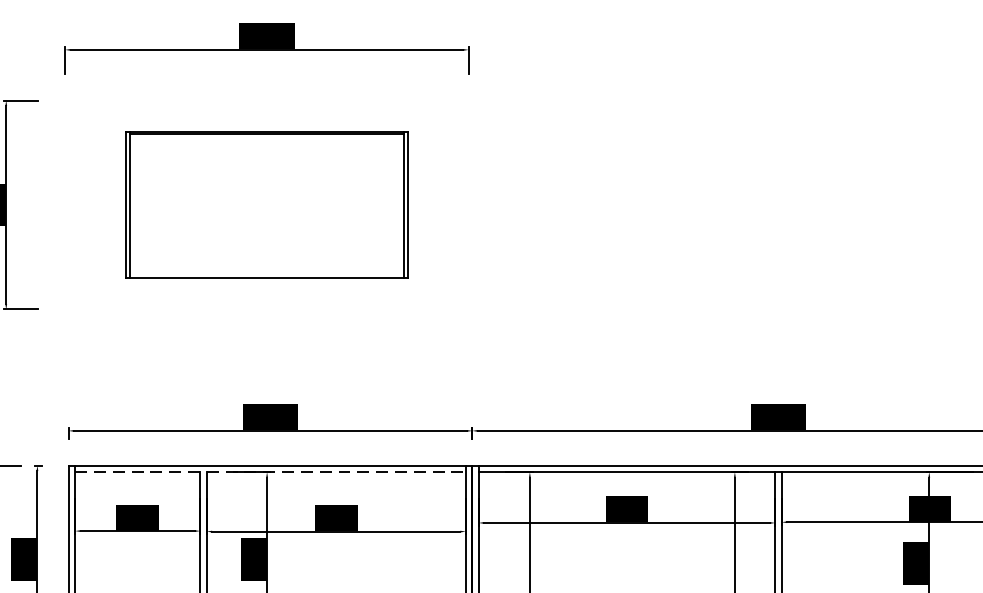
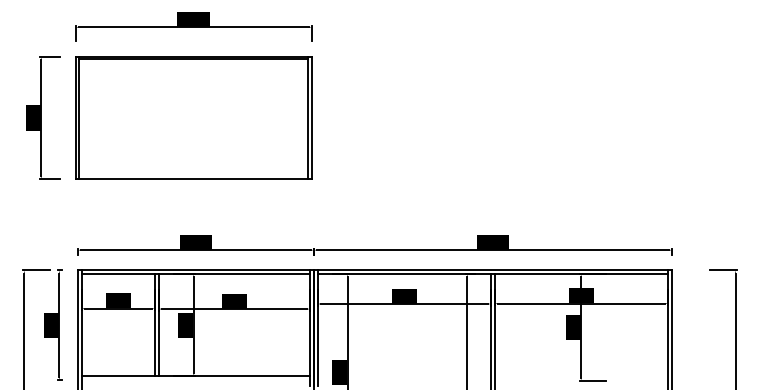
part: (266, 204) -> (193, 117), size x1.43
line: (271, 472) -> (196, 274), dashed -> solid

